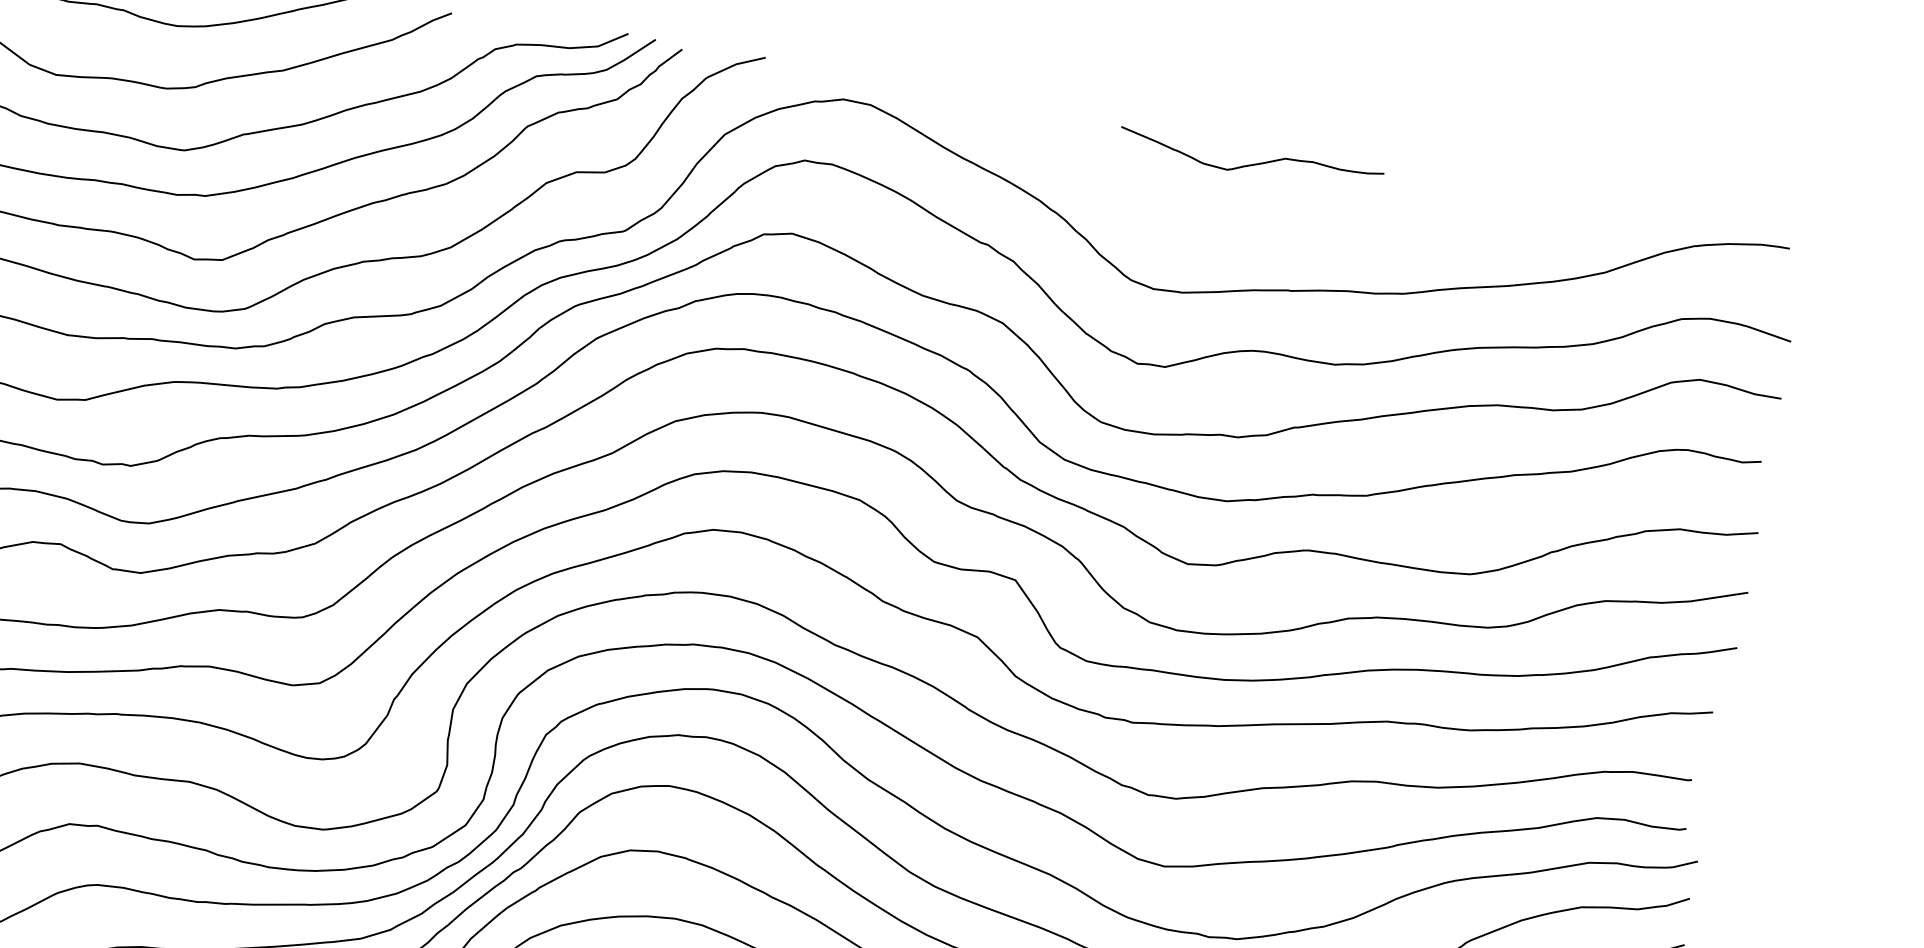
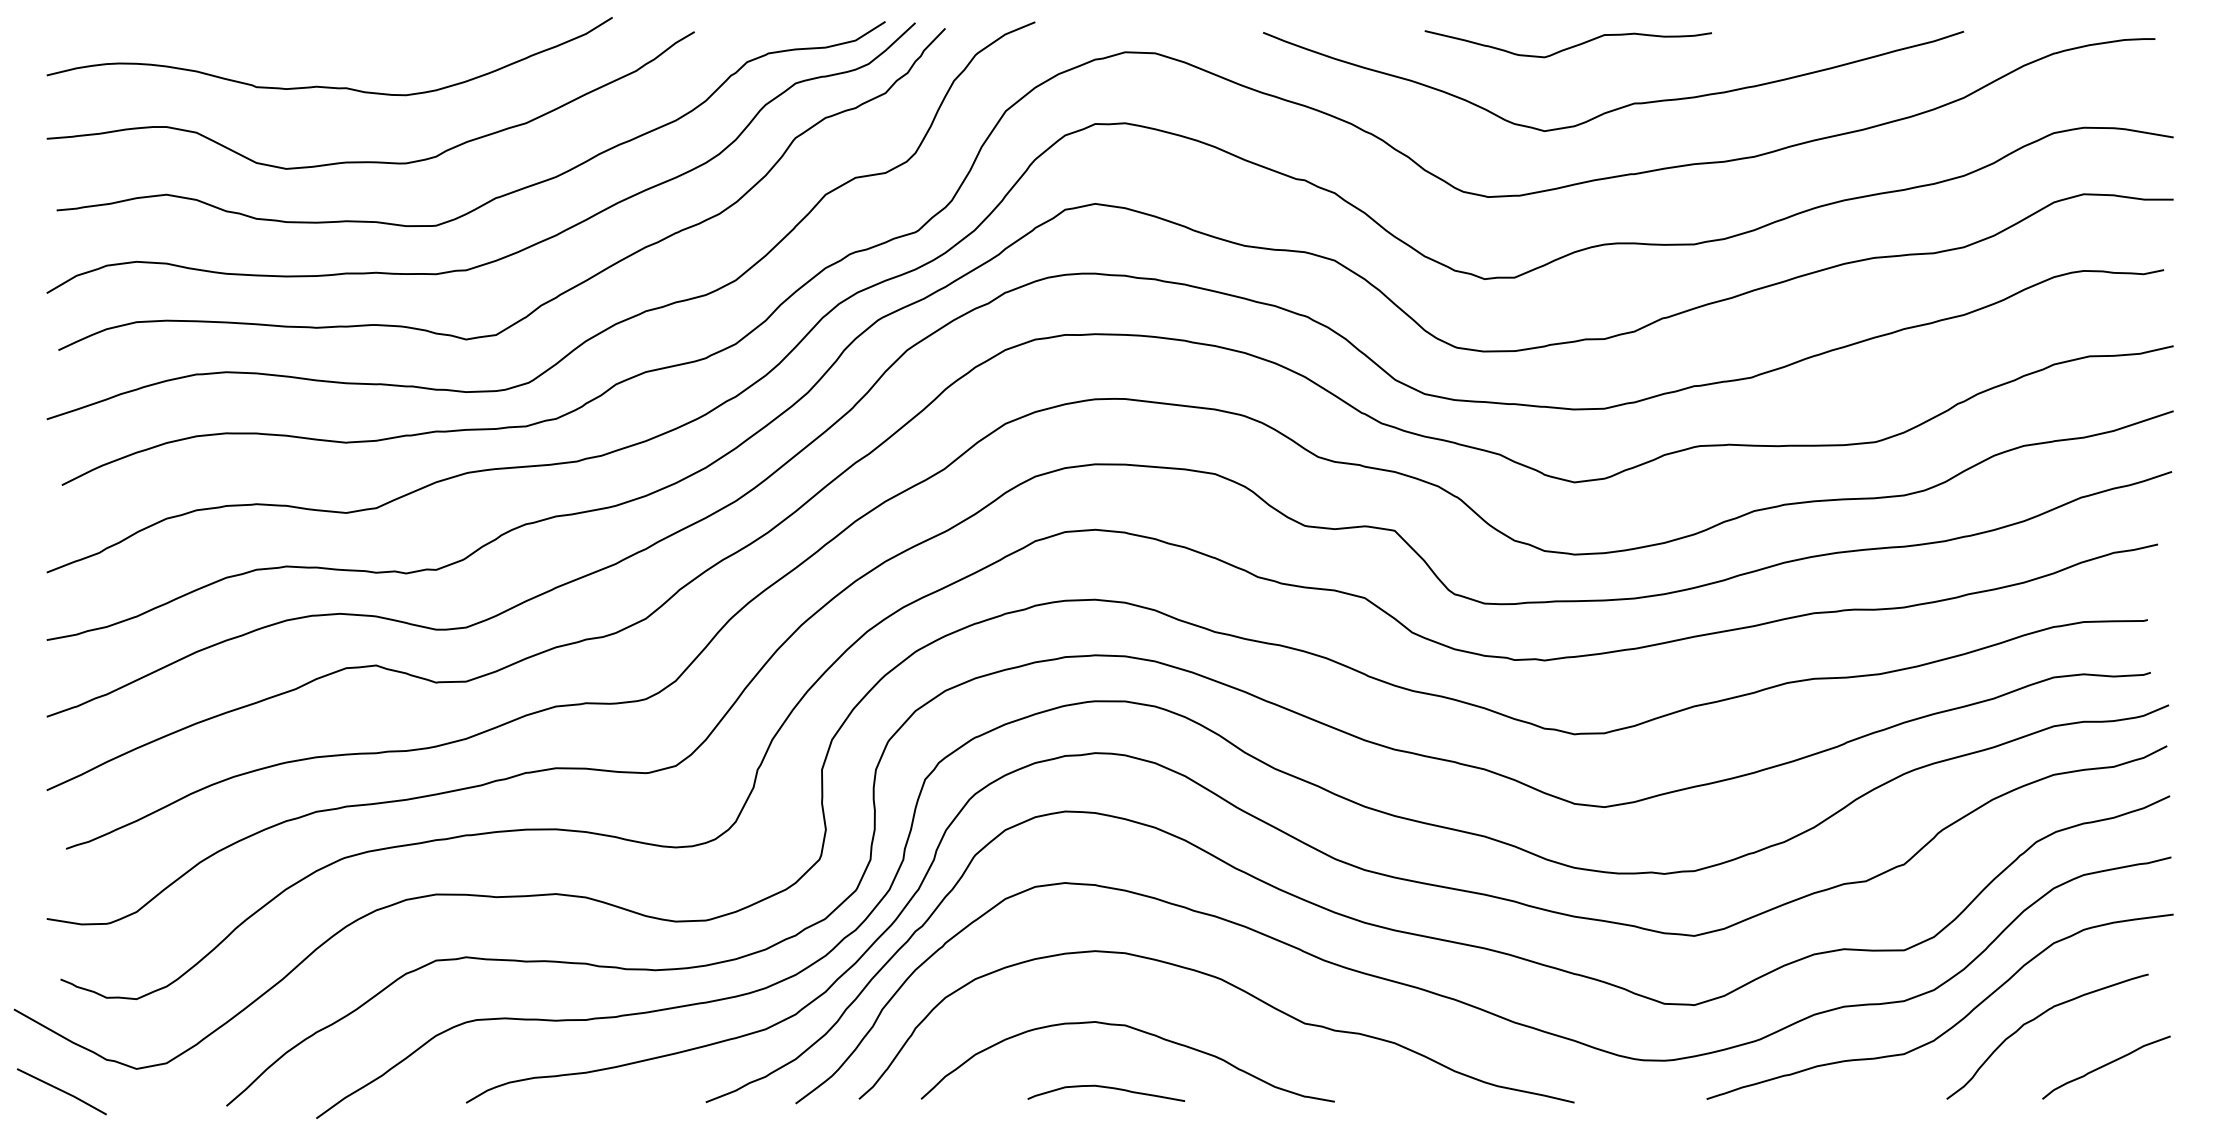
curve: (1289, 226) -> (1621, 106), added

